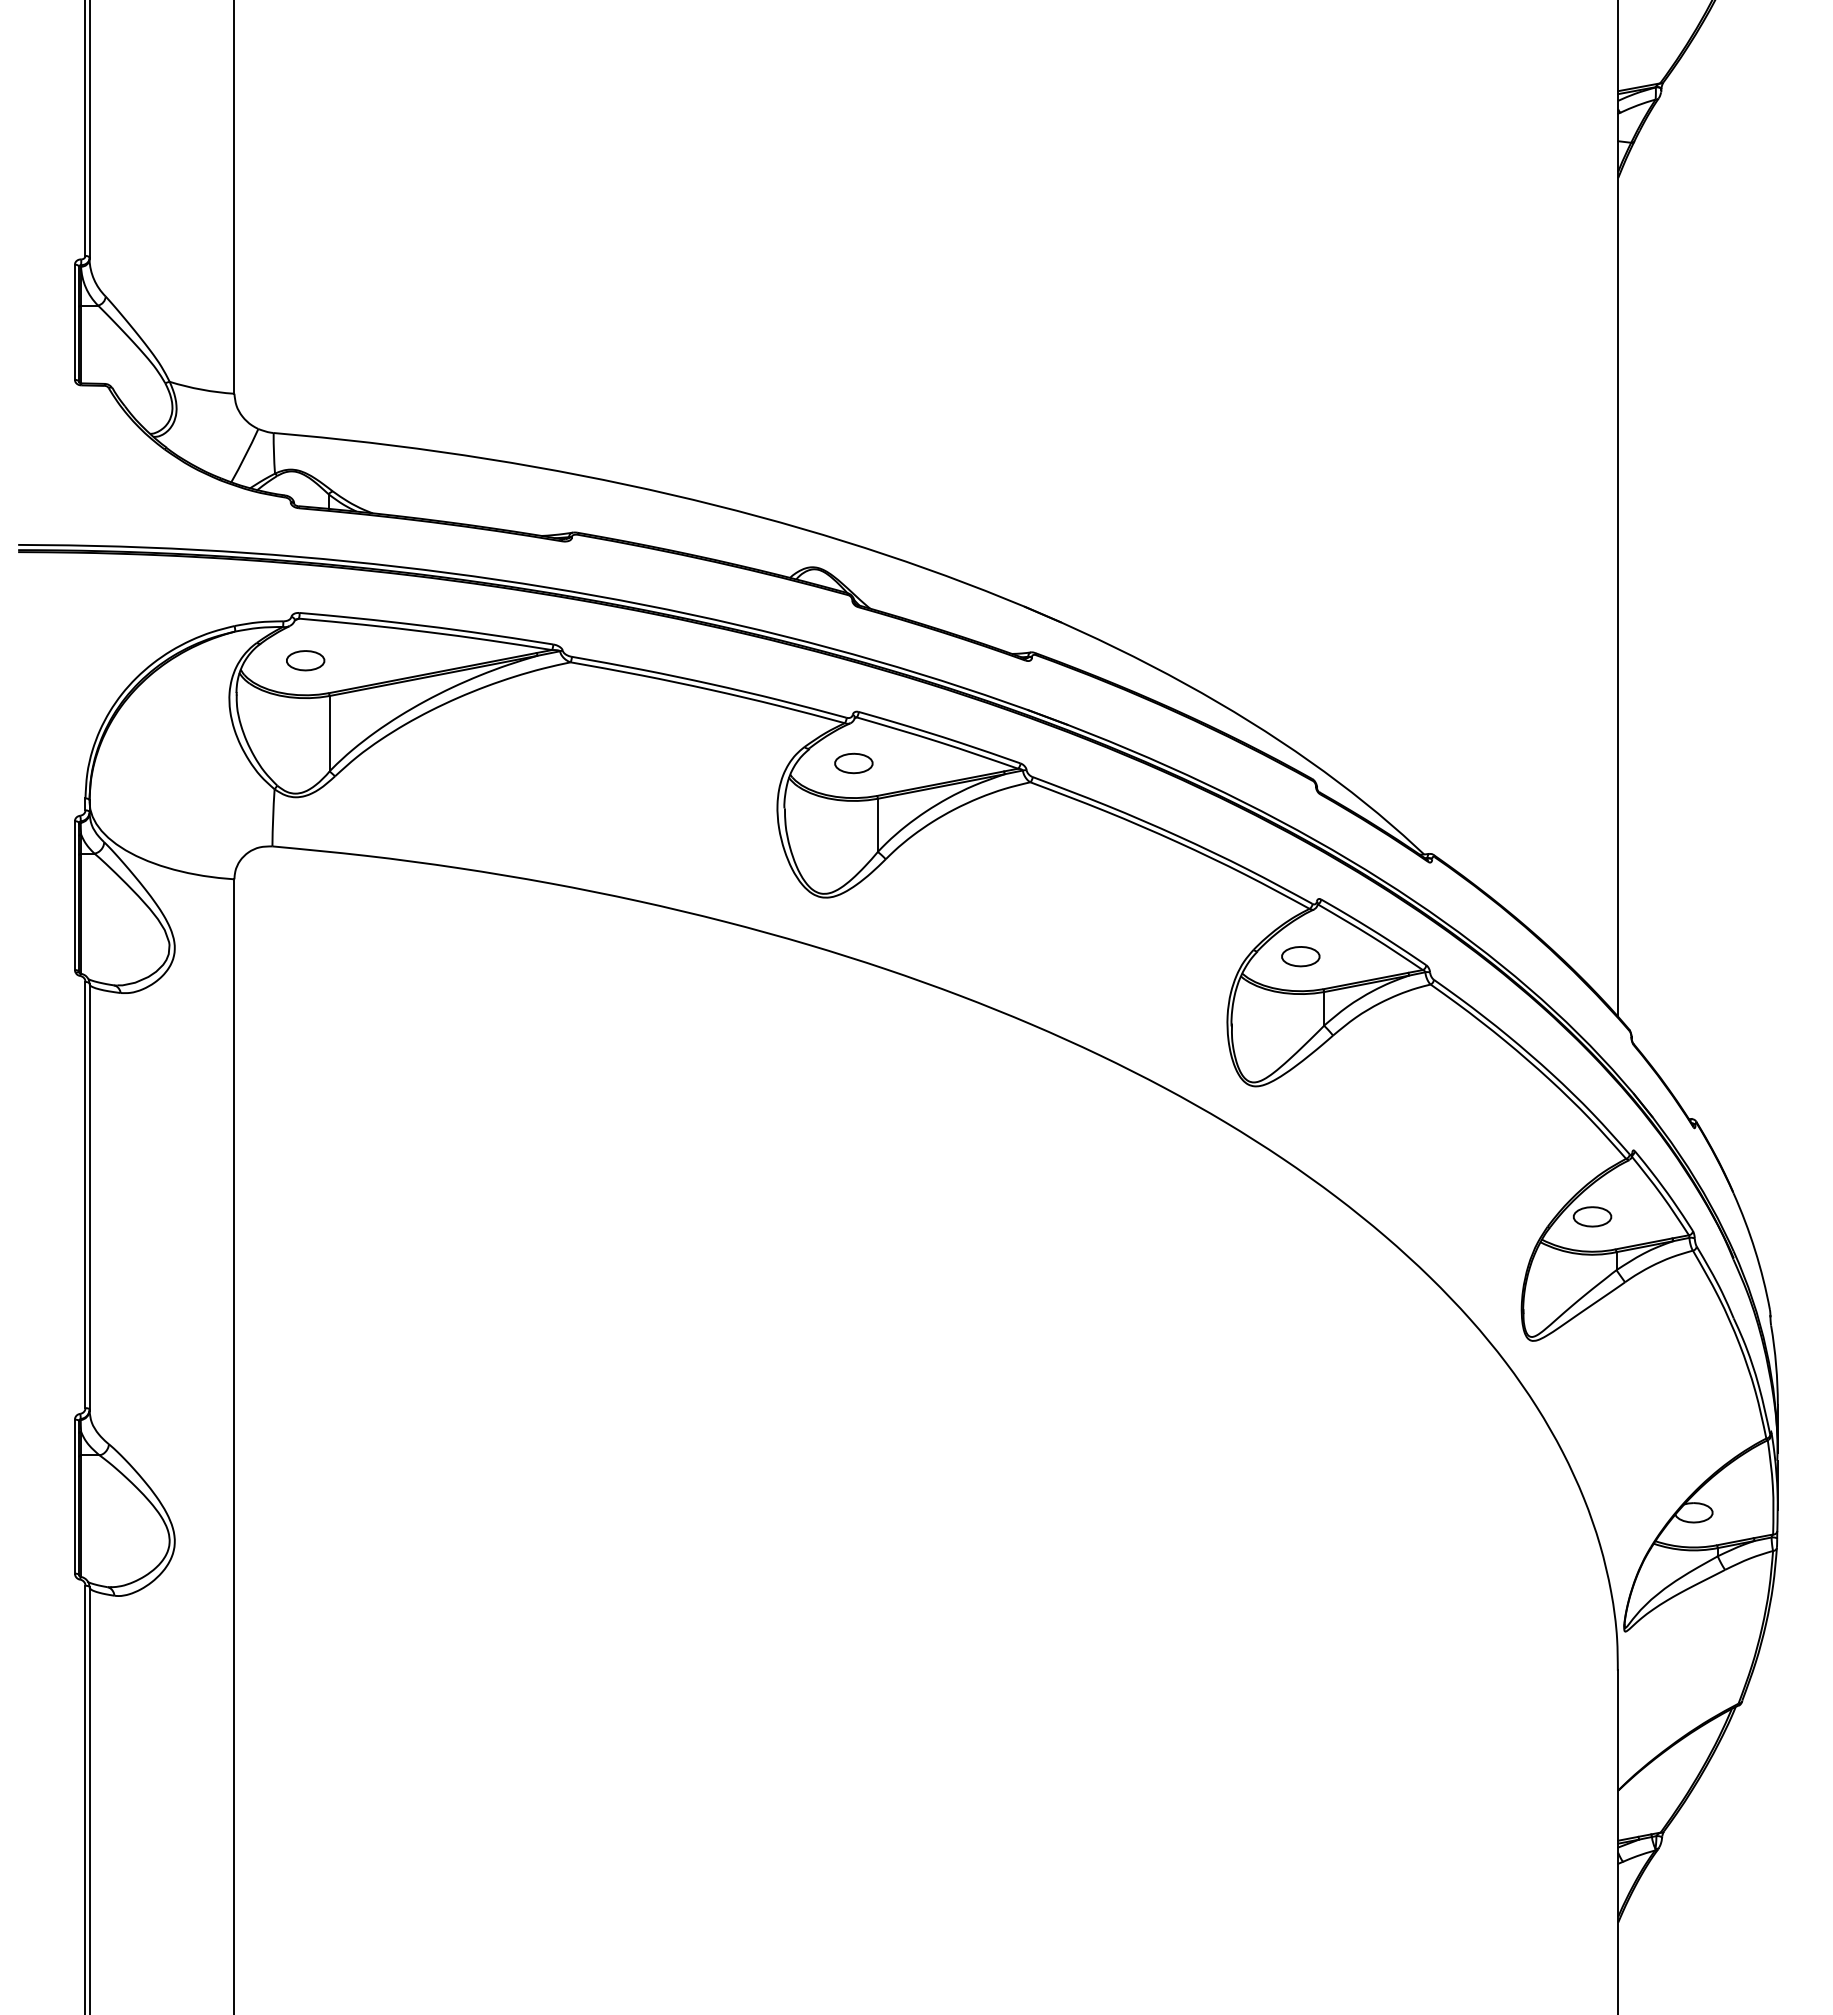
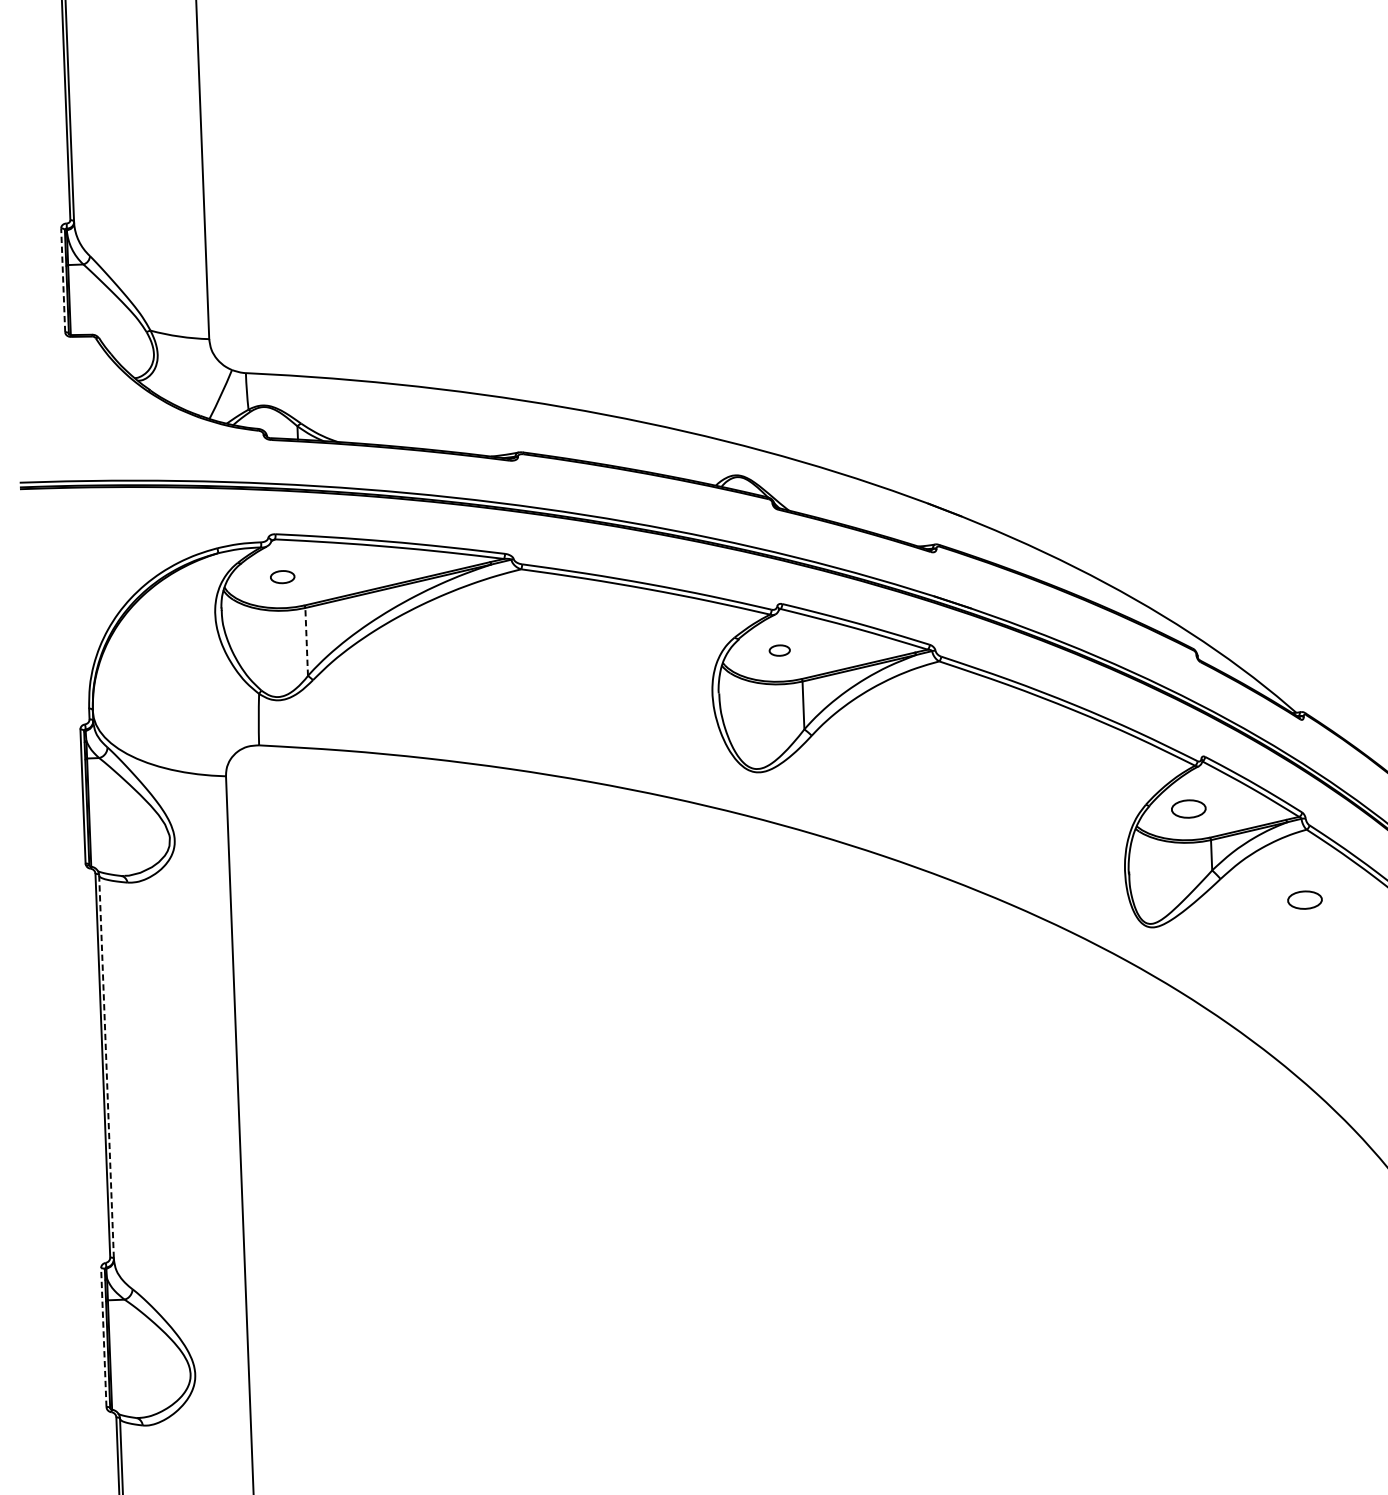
line: (74, 322) -> (62, 280), solid -> dashed
part: (305, 660) -> (282, 576), size x0.7
line: (329, 733) -> (306, 641), solid -> dashed
part: (853, 763) -> (779, 650), size x0.6
part: (1425, 1062) -> (1304, 900), added
line: (89, 1196) -> (106, 1066), solid -> dashed
line: (74, 1496) -> (103, 1337), solid -> dashed

